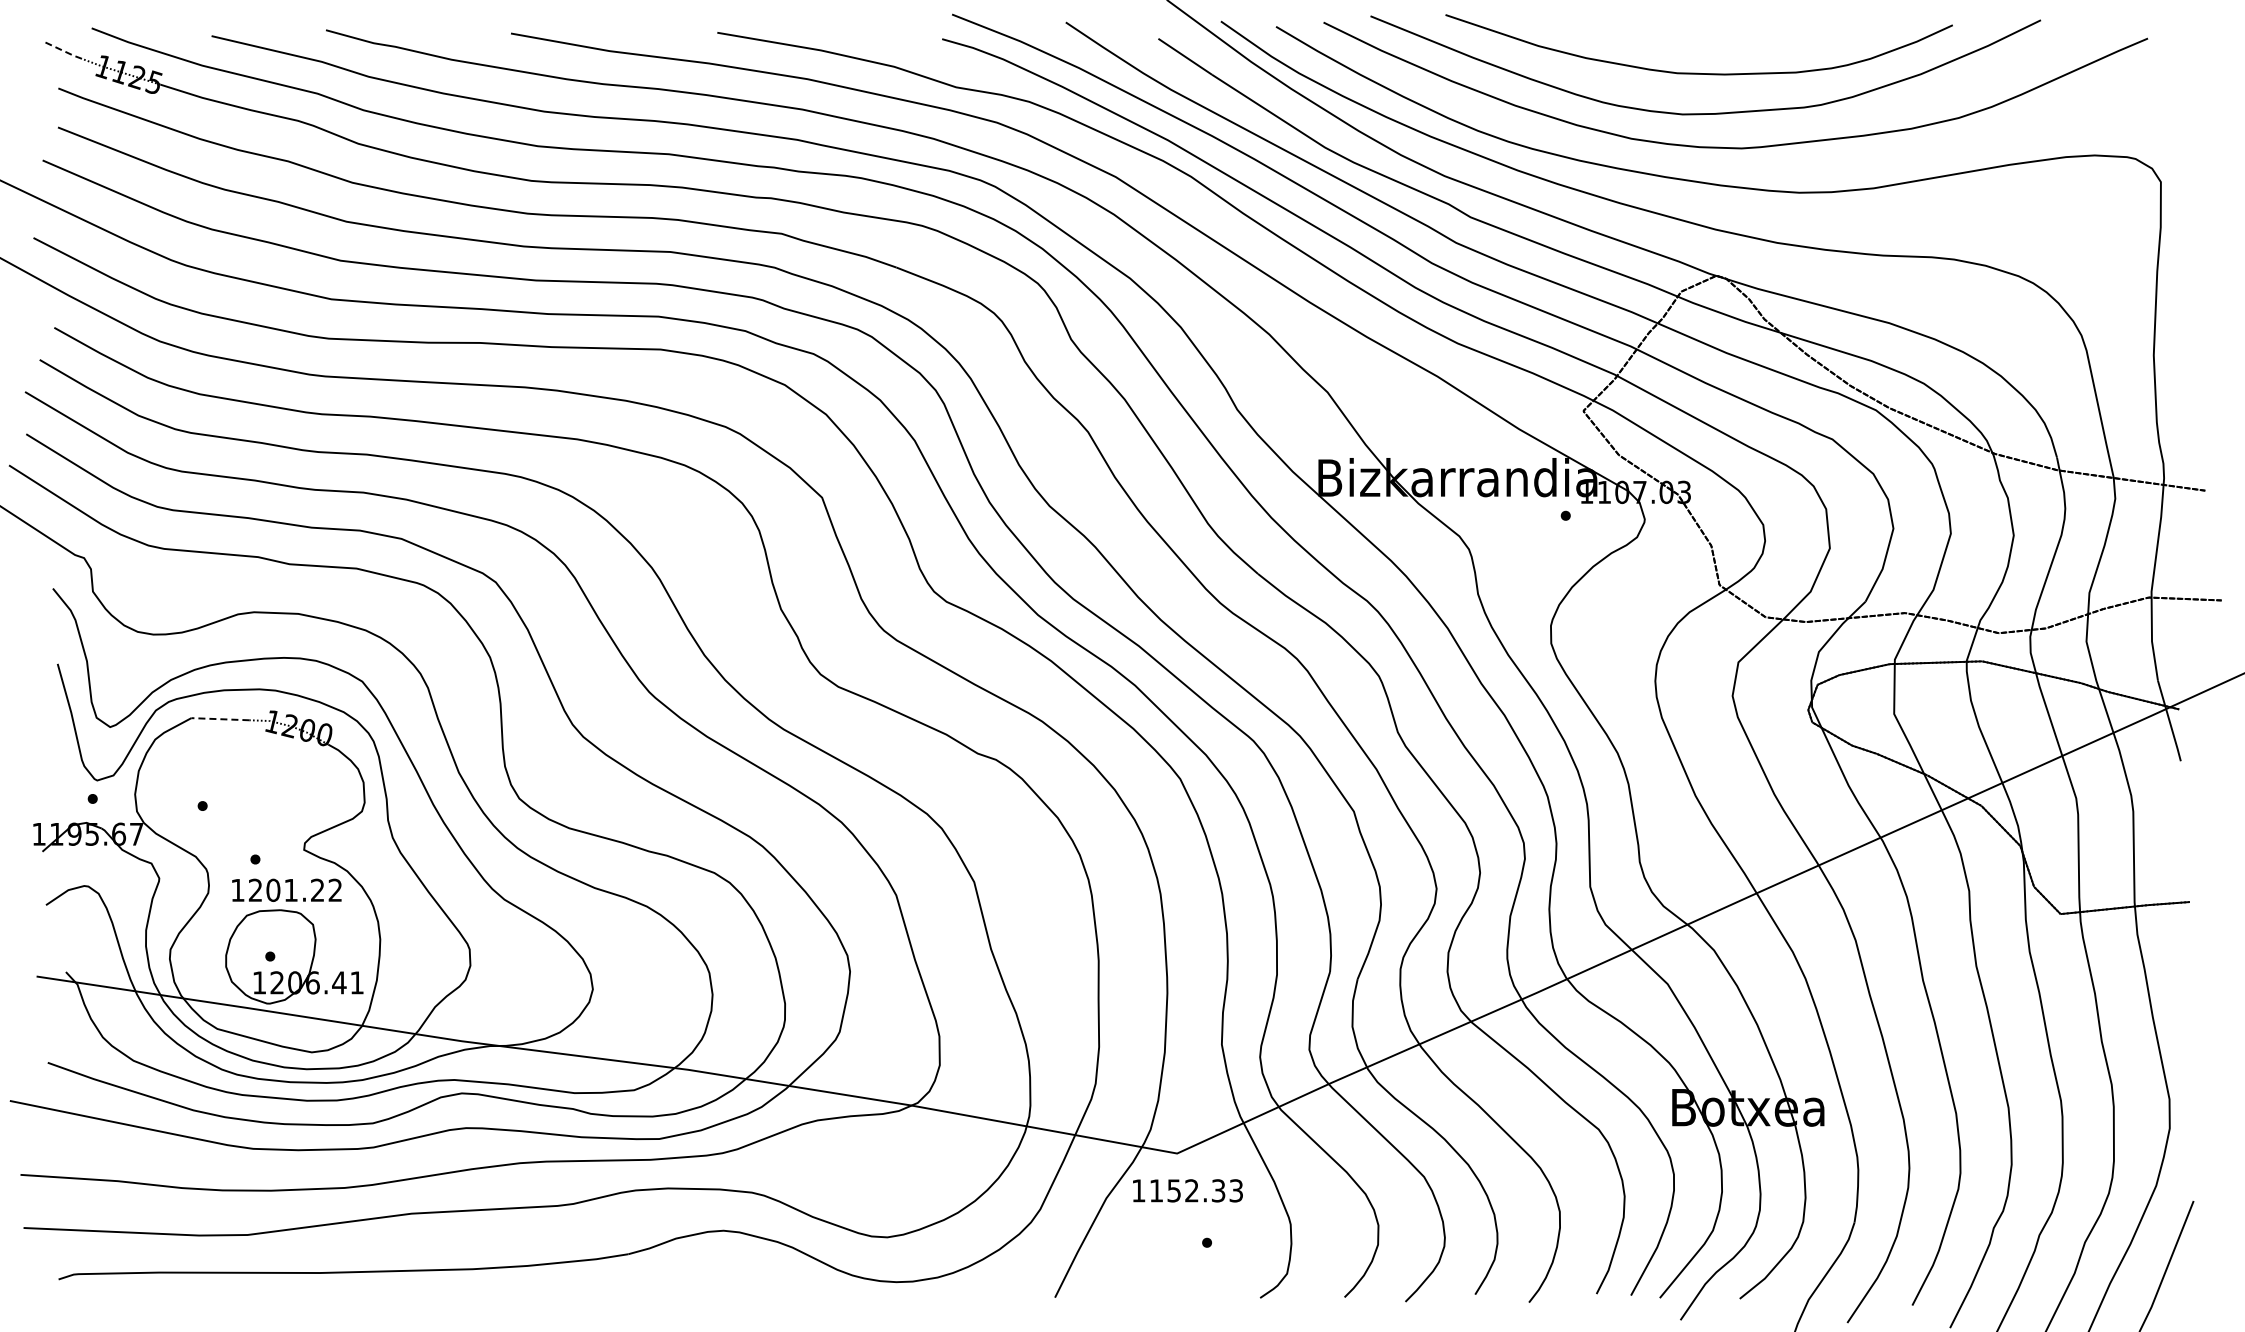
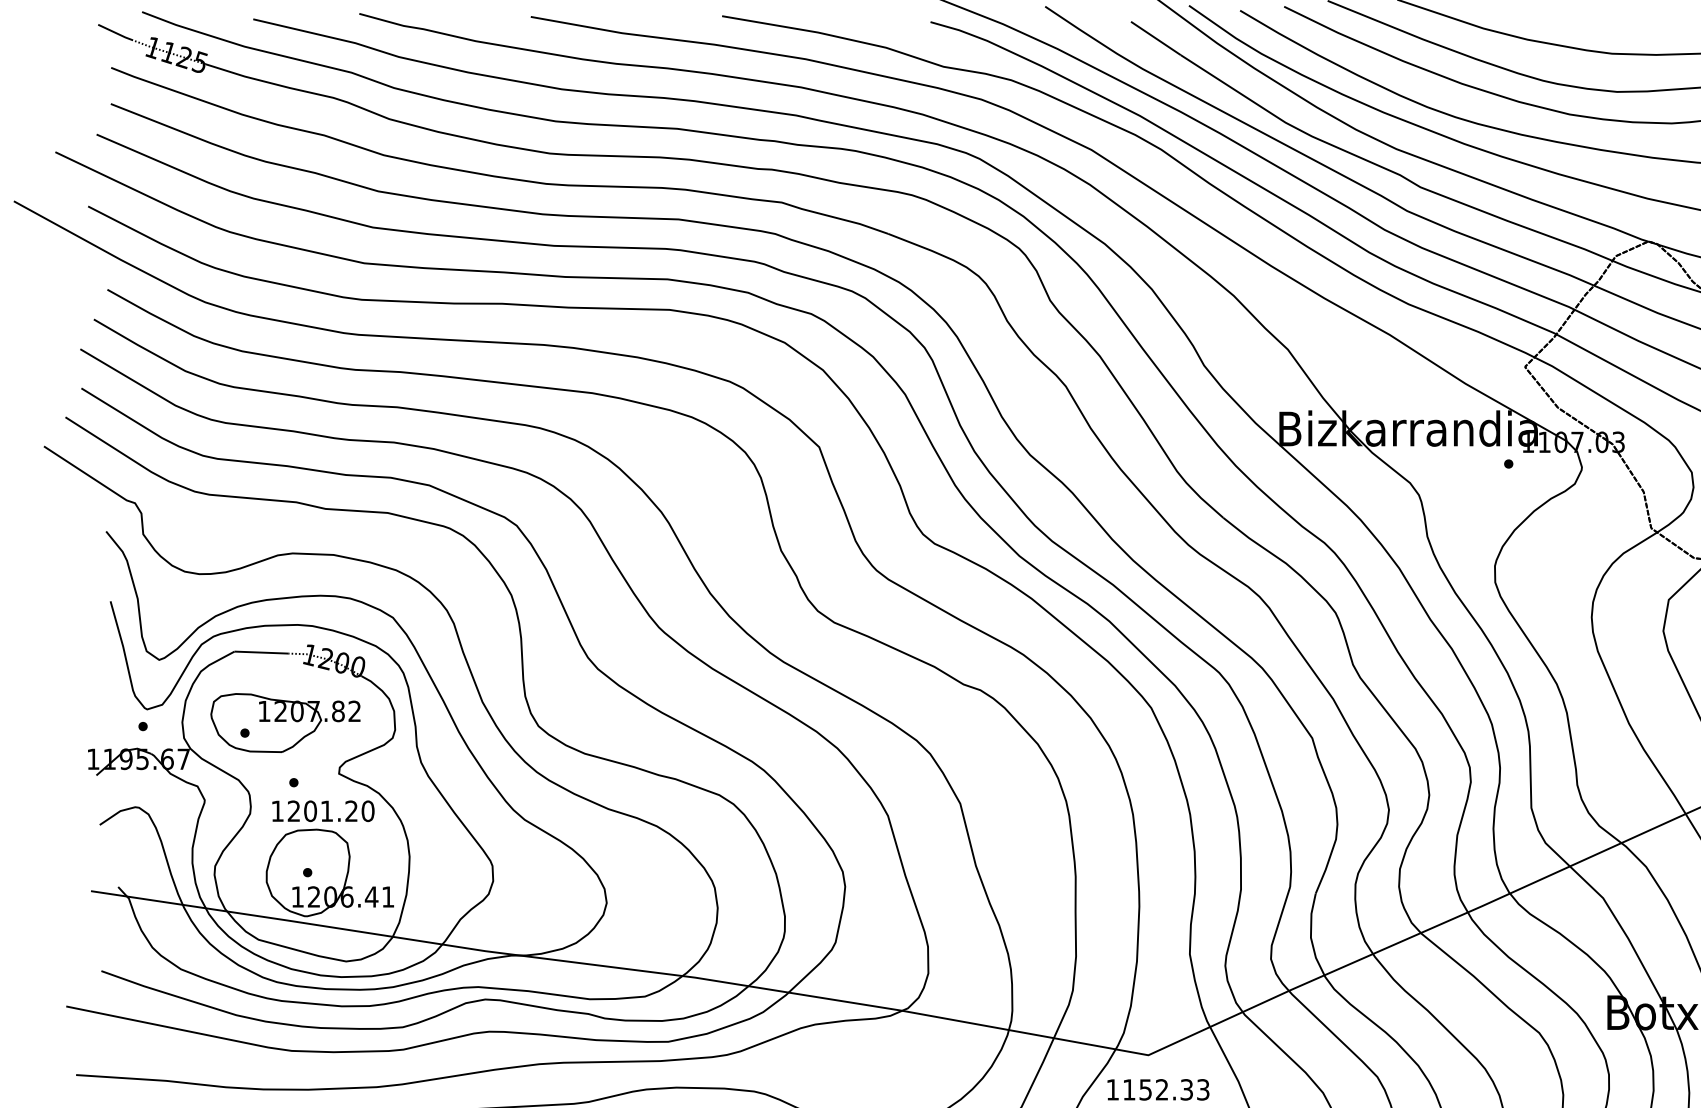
line: (62, 50) -> (115, 32), dashed -> solid
line: (220, 719) -> (261, 652), dashed -> solid
part: (246, 795) -> (285, 723), added
text: (335, 889) -> (368, 810), 1201.22 -> 1201.20

